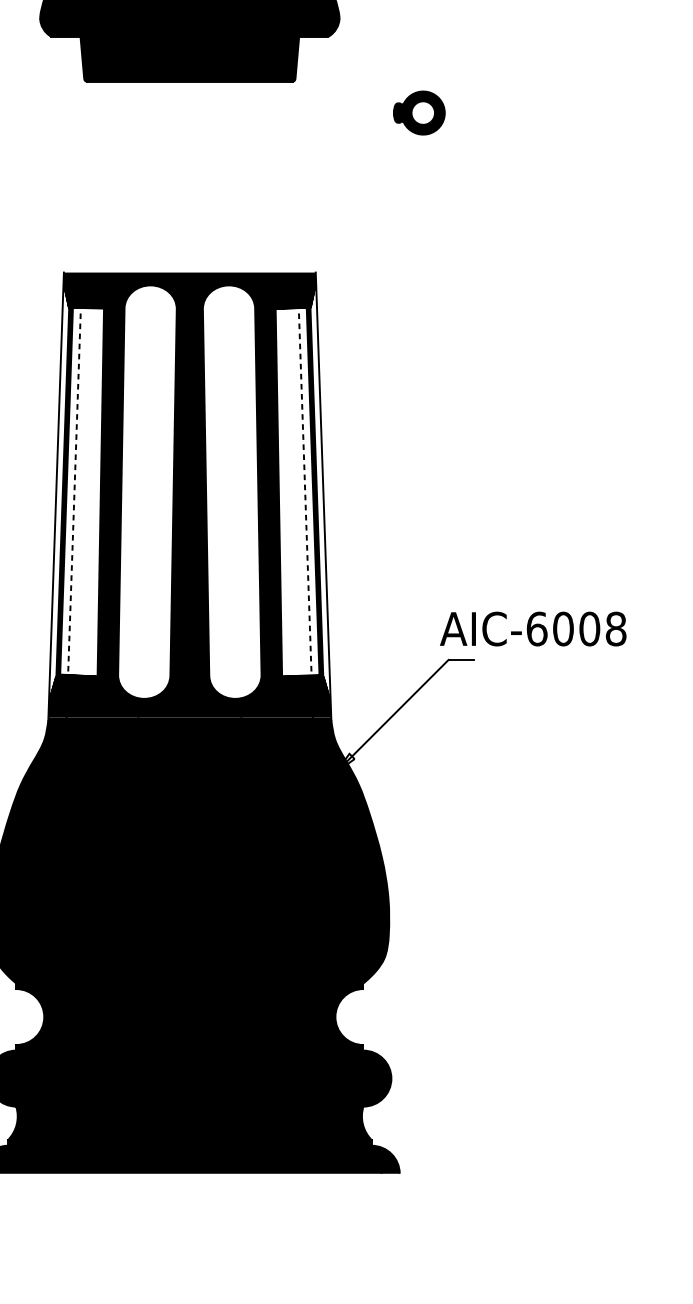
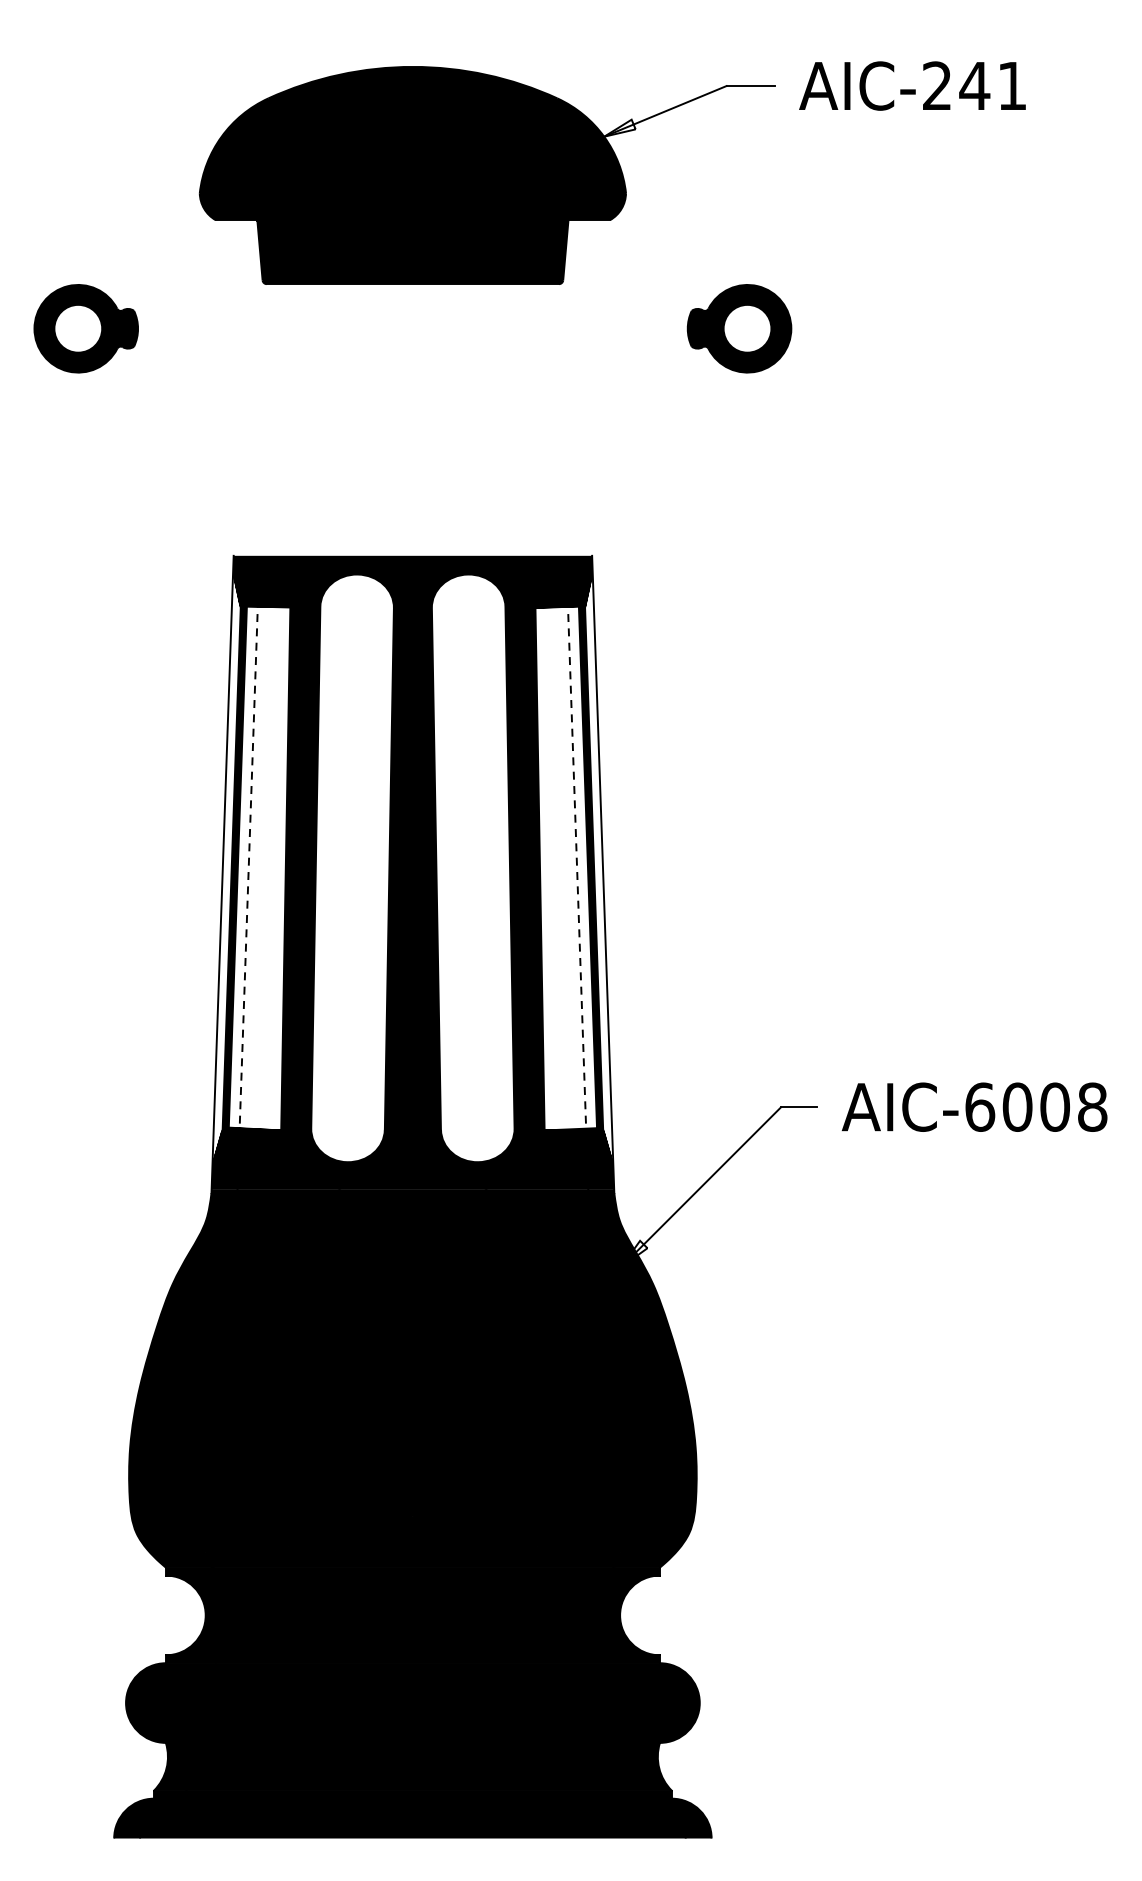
part: (419, 112) -> (739, 328), size x1.43
text: (533, 628) -> (974, 1106), moved

